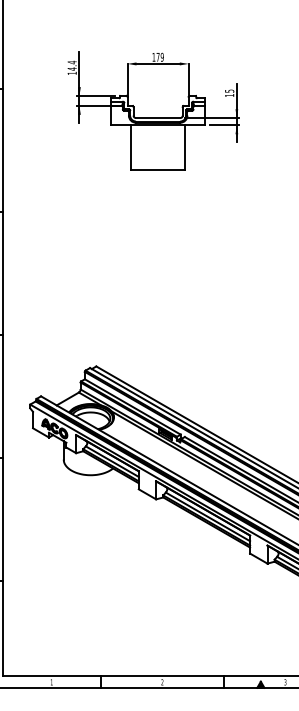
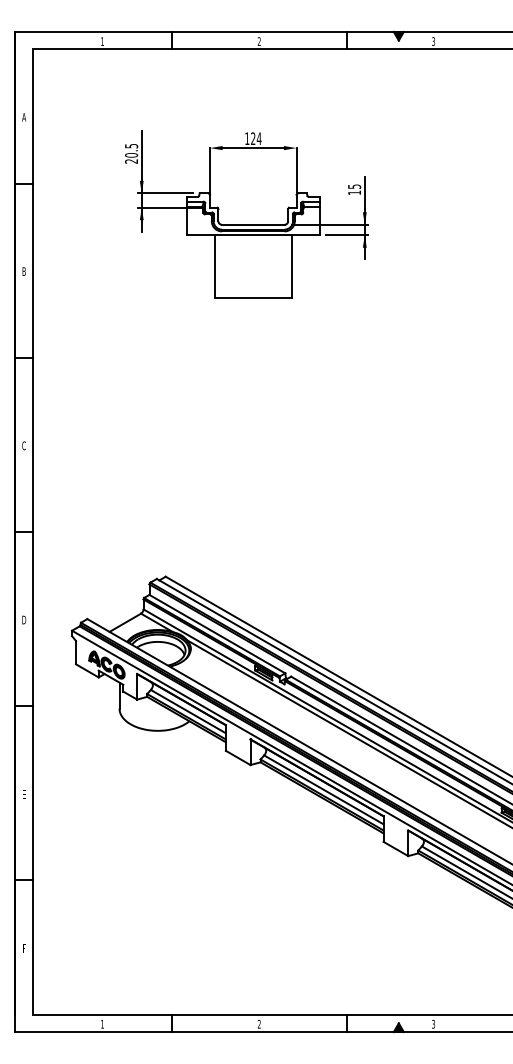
text: (160, 57) -> (256, 138), 179 -> 124
text: (72, 67) -> (131, 153), 14.4 -> 20.5

